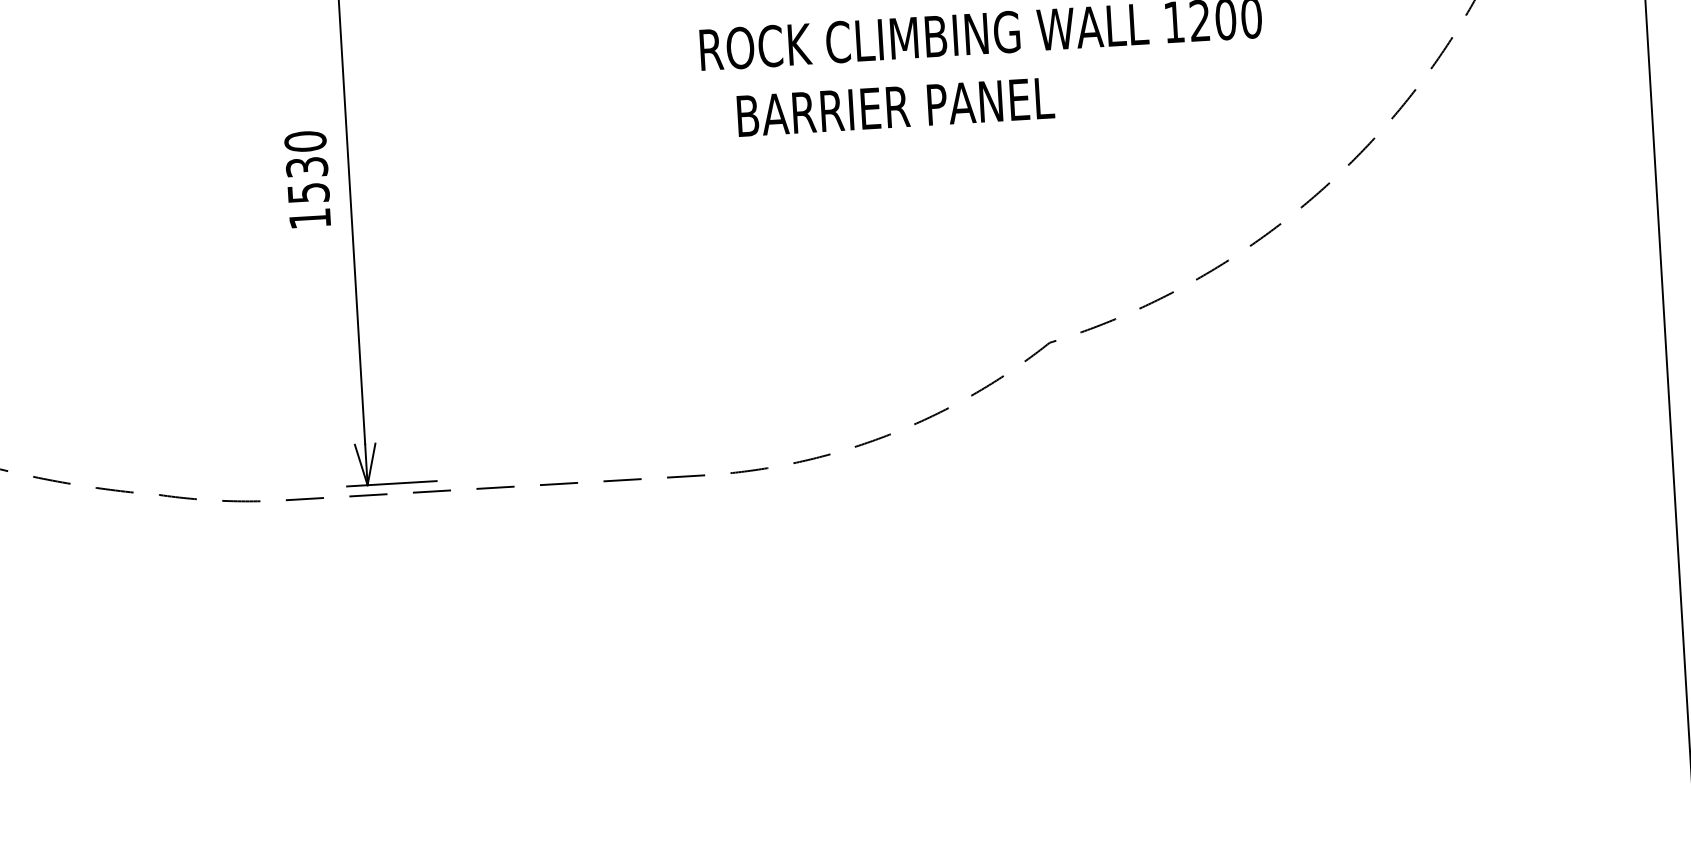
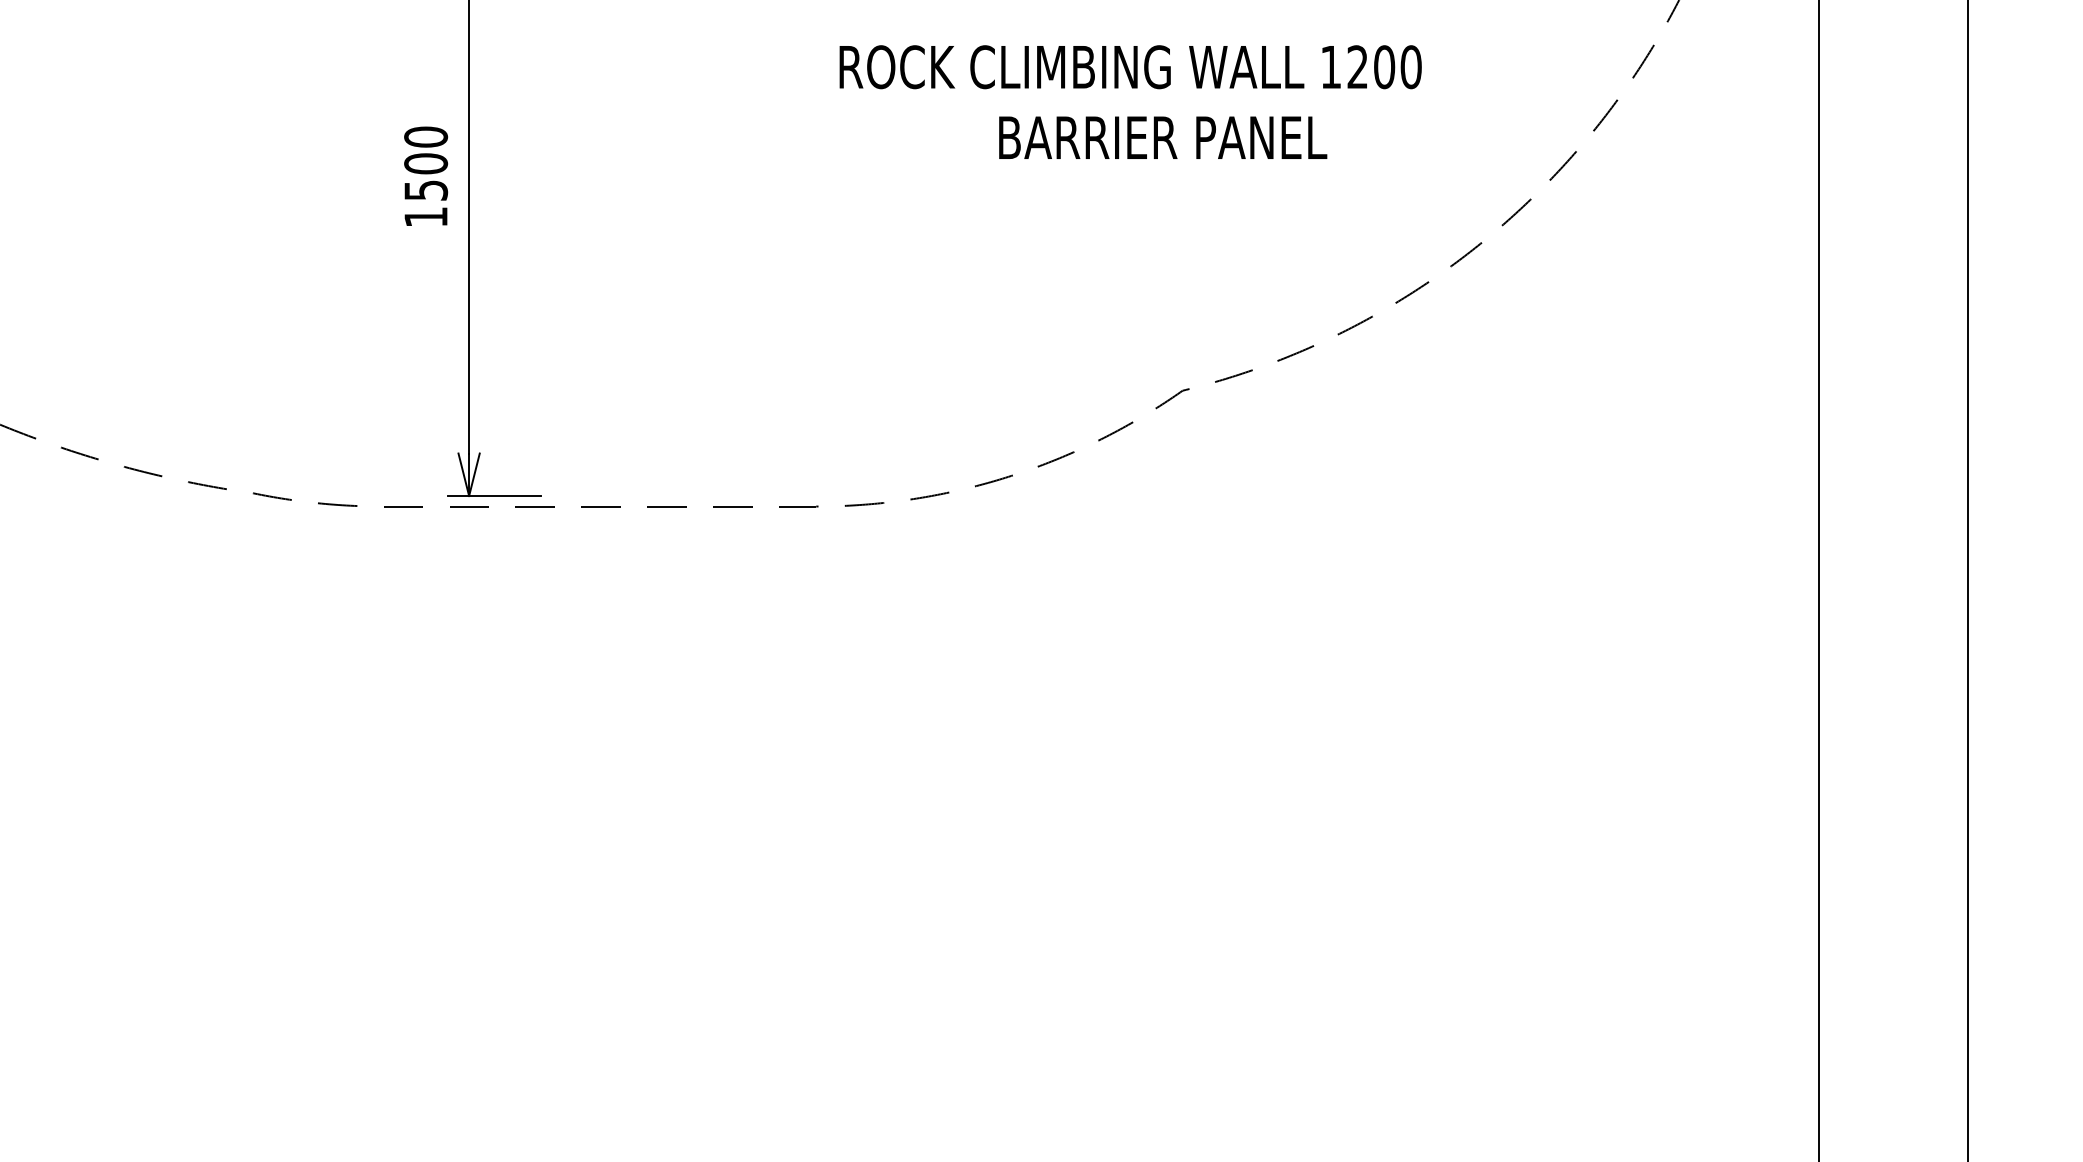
text: (896, 106) -> (1163, 137), moved
text: (307, 166) -> (426, 163), 1530 -> 1500

